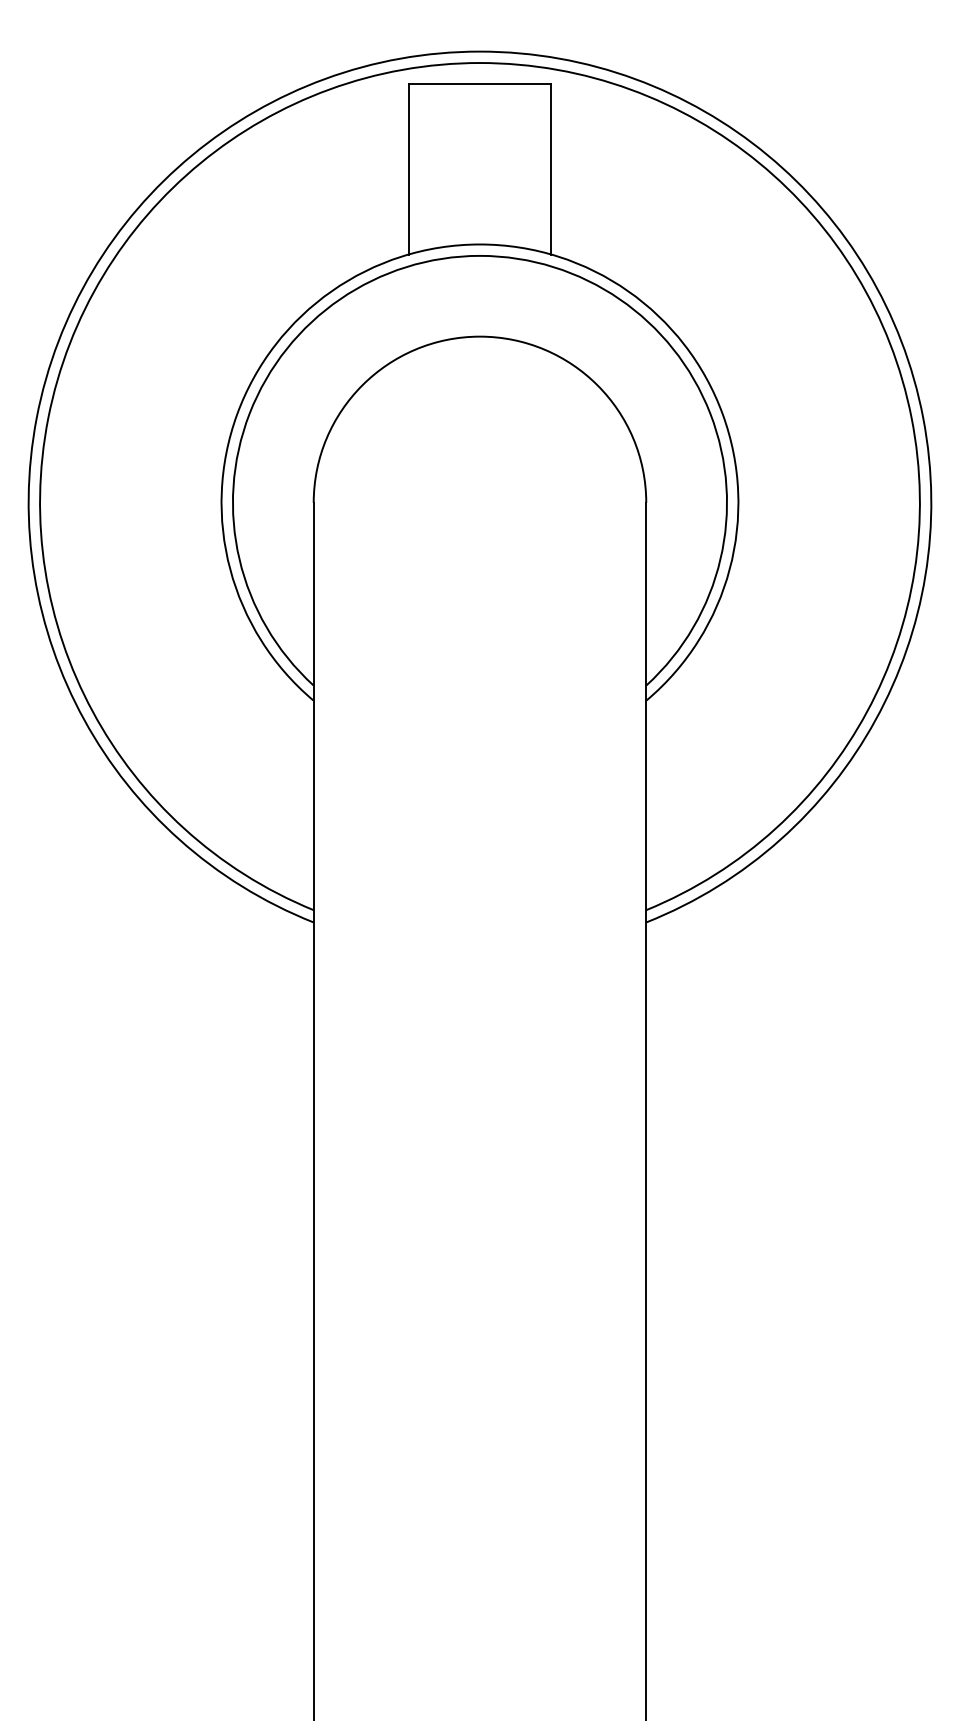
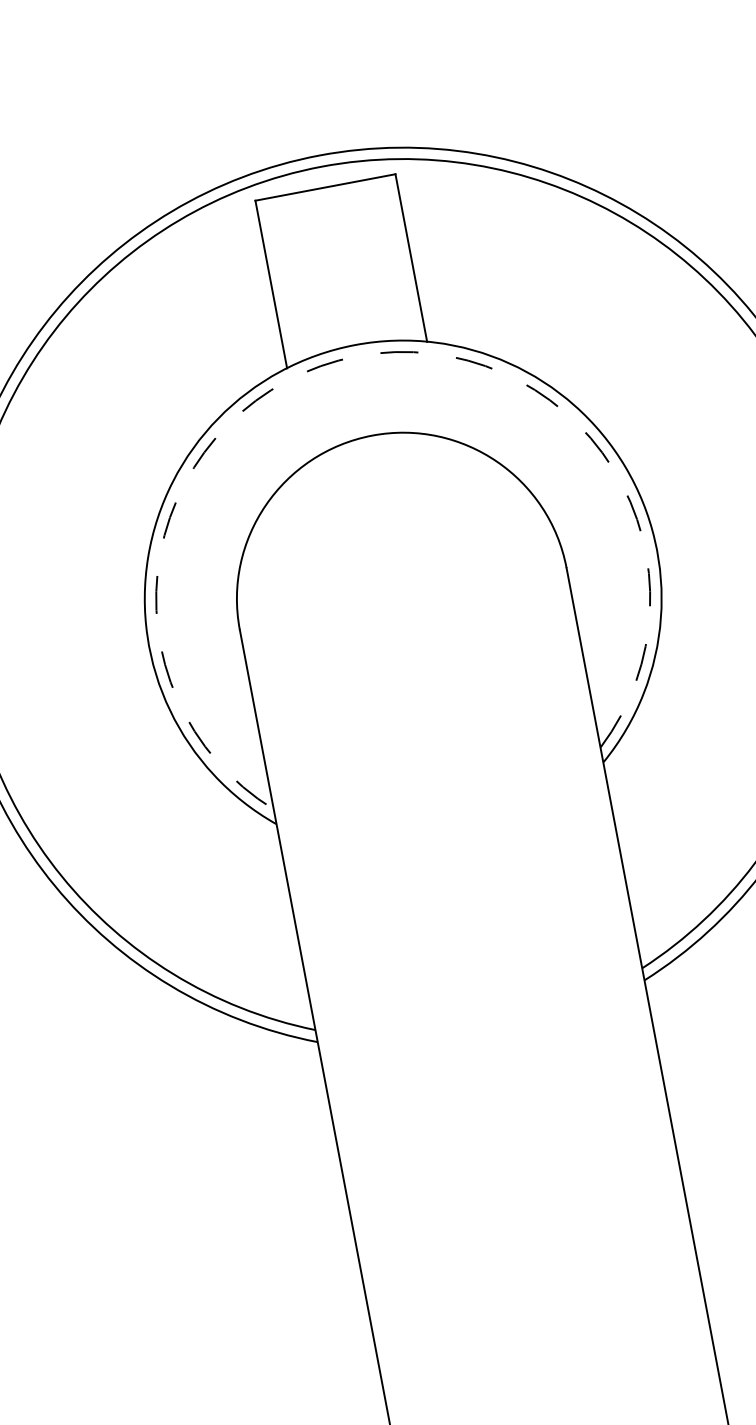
arc: (479, 255) -> (356, 355), solid -> dashed

